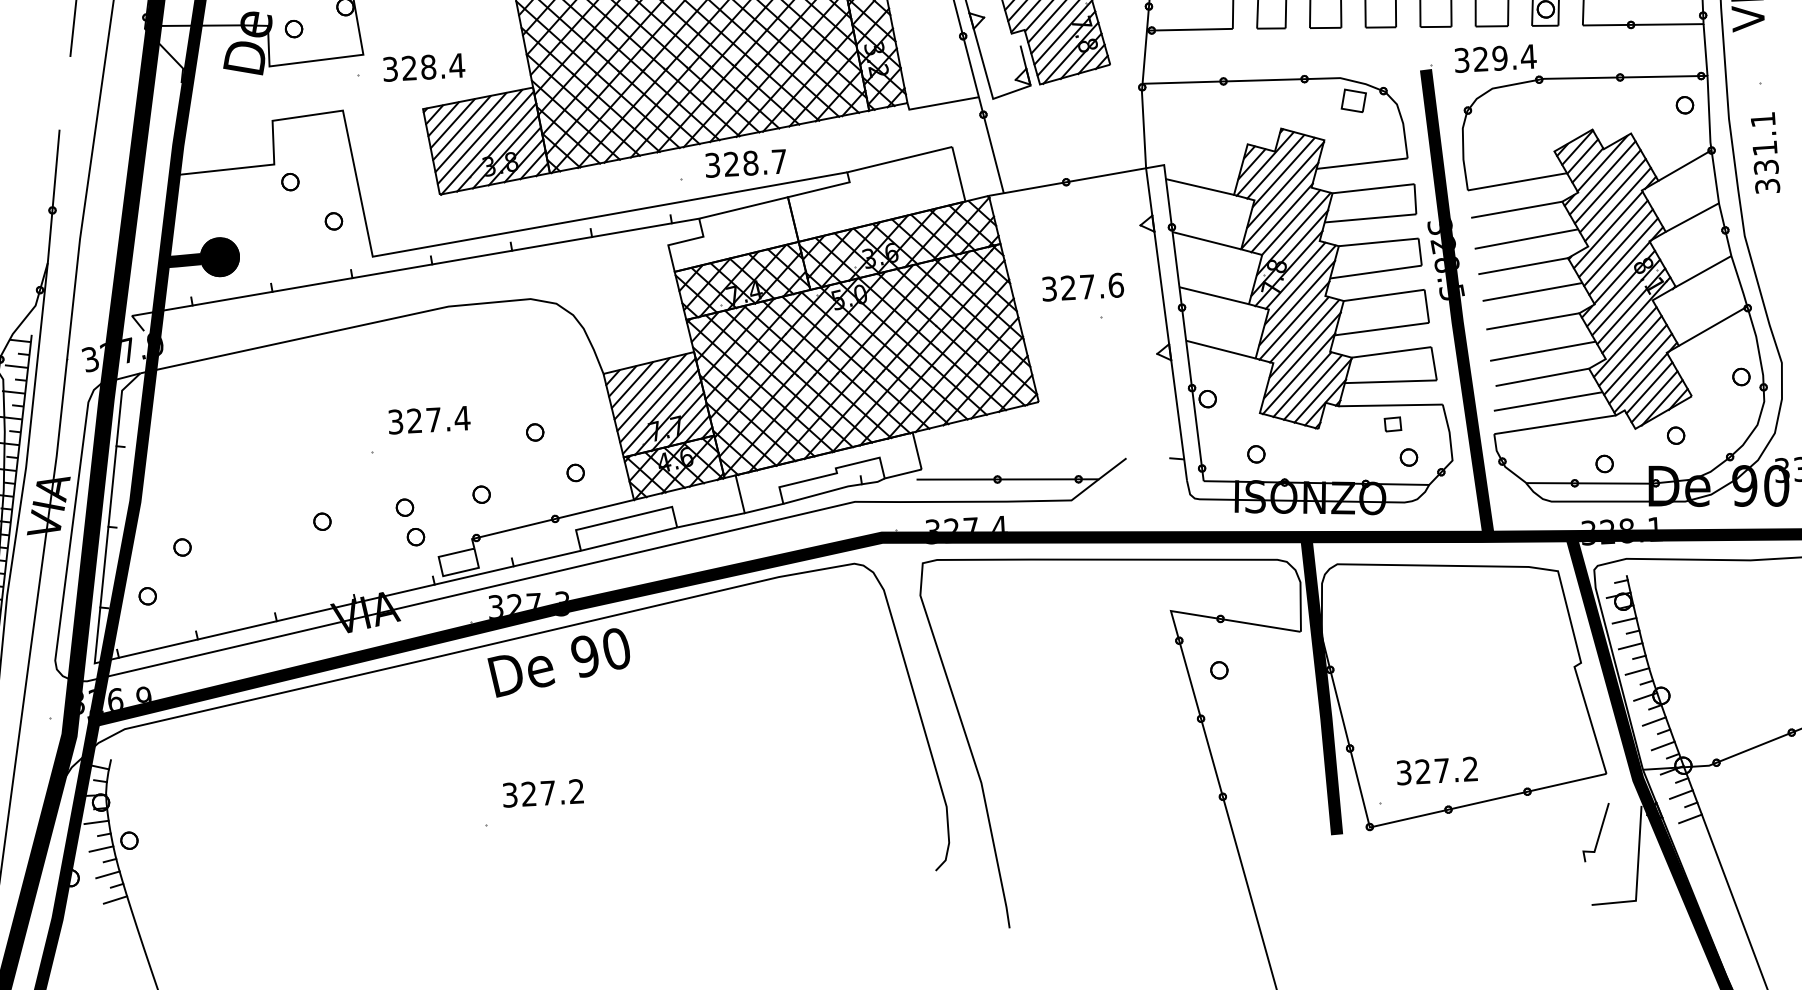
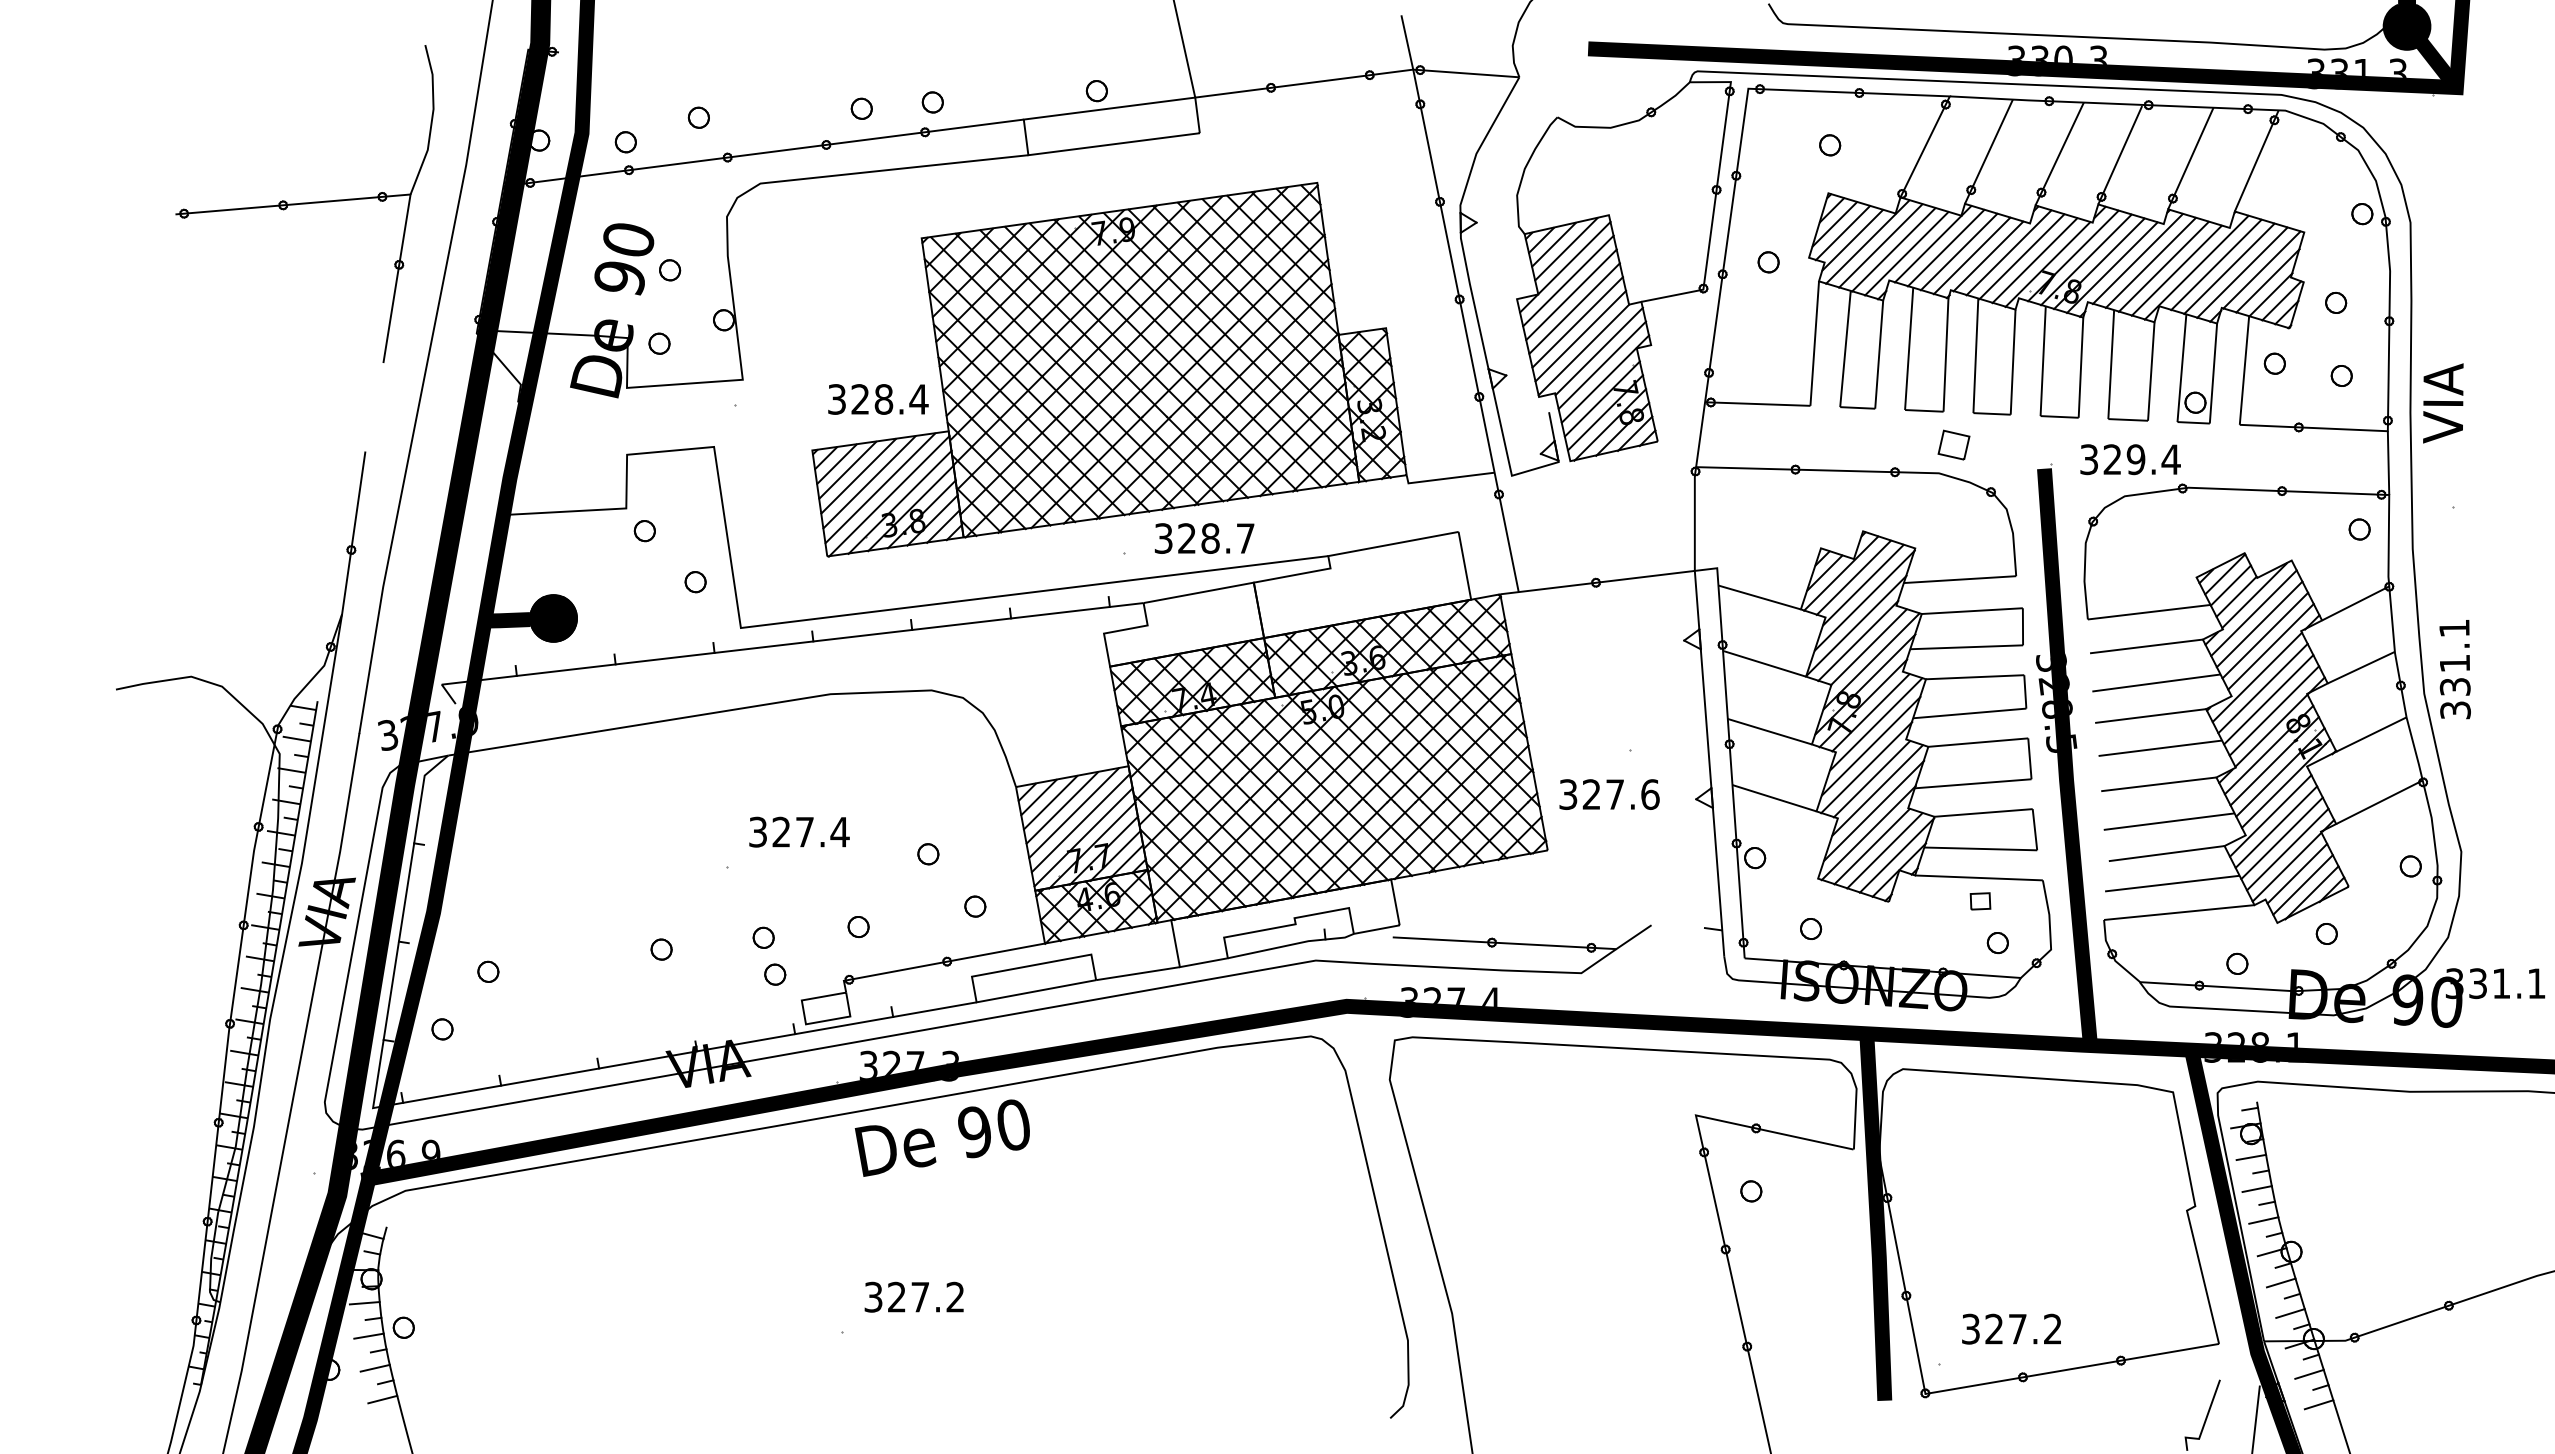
text: (424, 67) -> (878, 399), moved
part: (1353, 100) -> (1953, 444), moved
text: (1764, 153) -> (2454, 669), moved
text: (1082, 287) -> (1609, 794), moved

